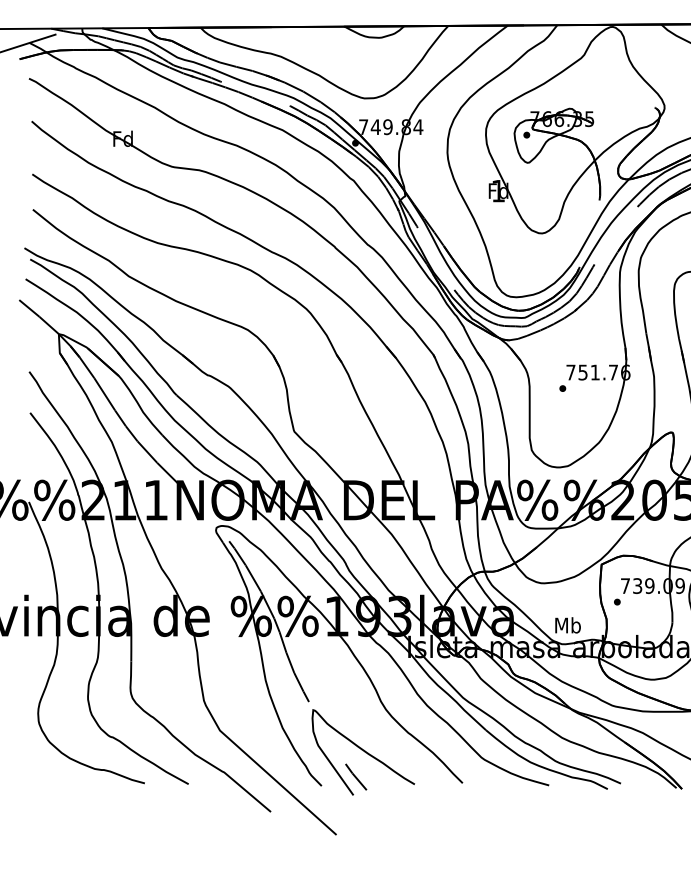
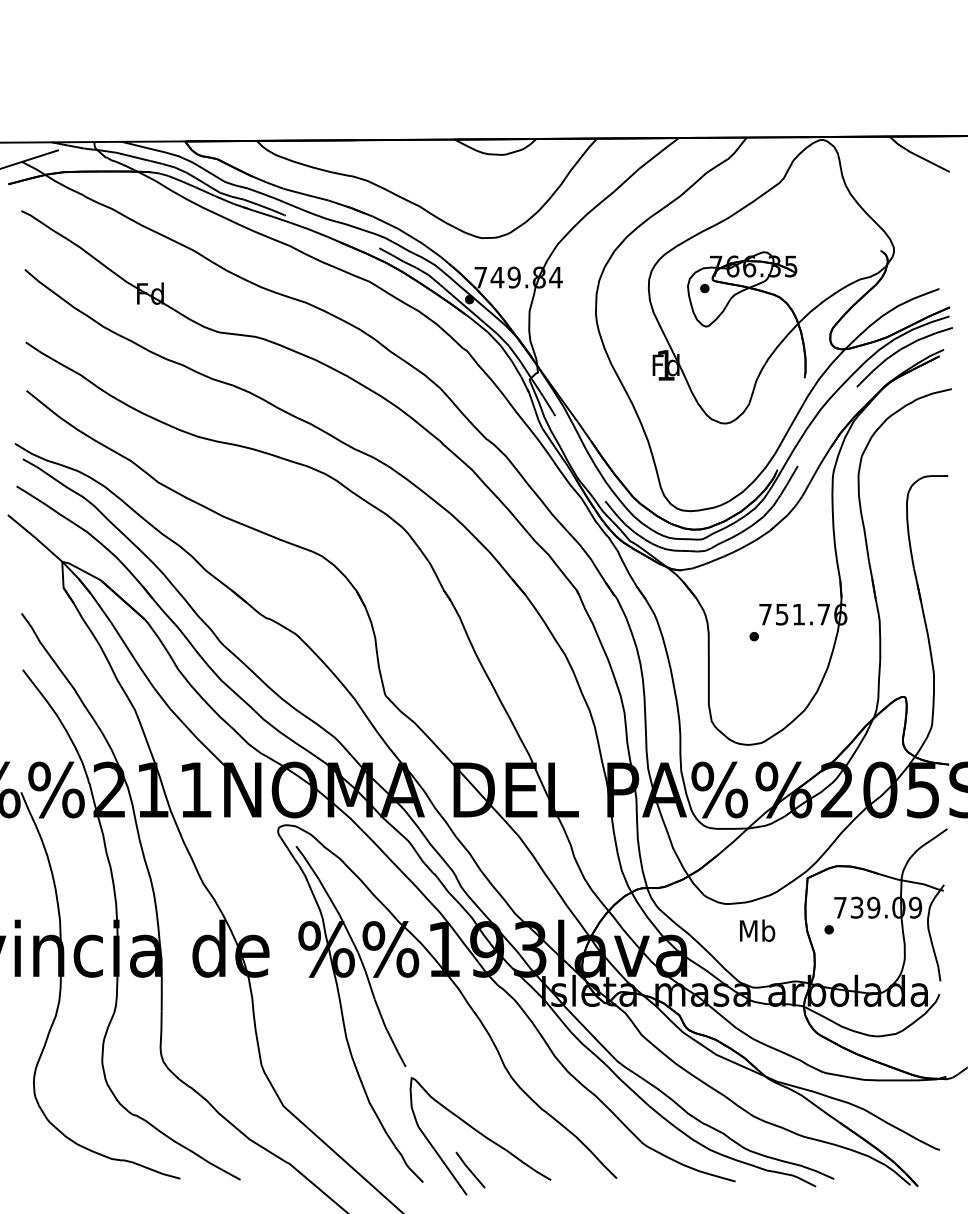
text: (568, 625) -> (757, 930), moved

